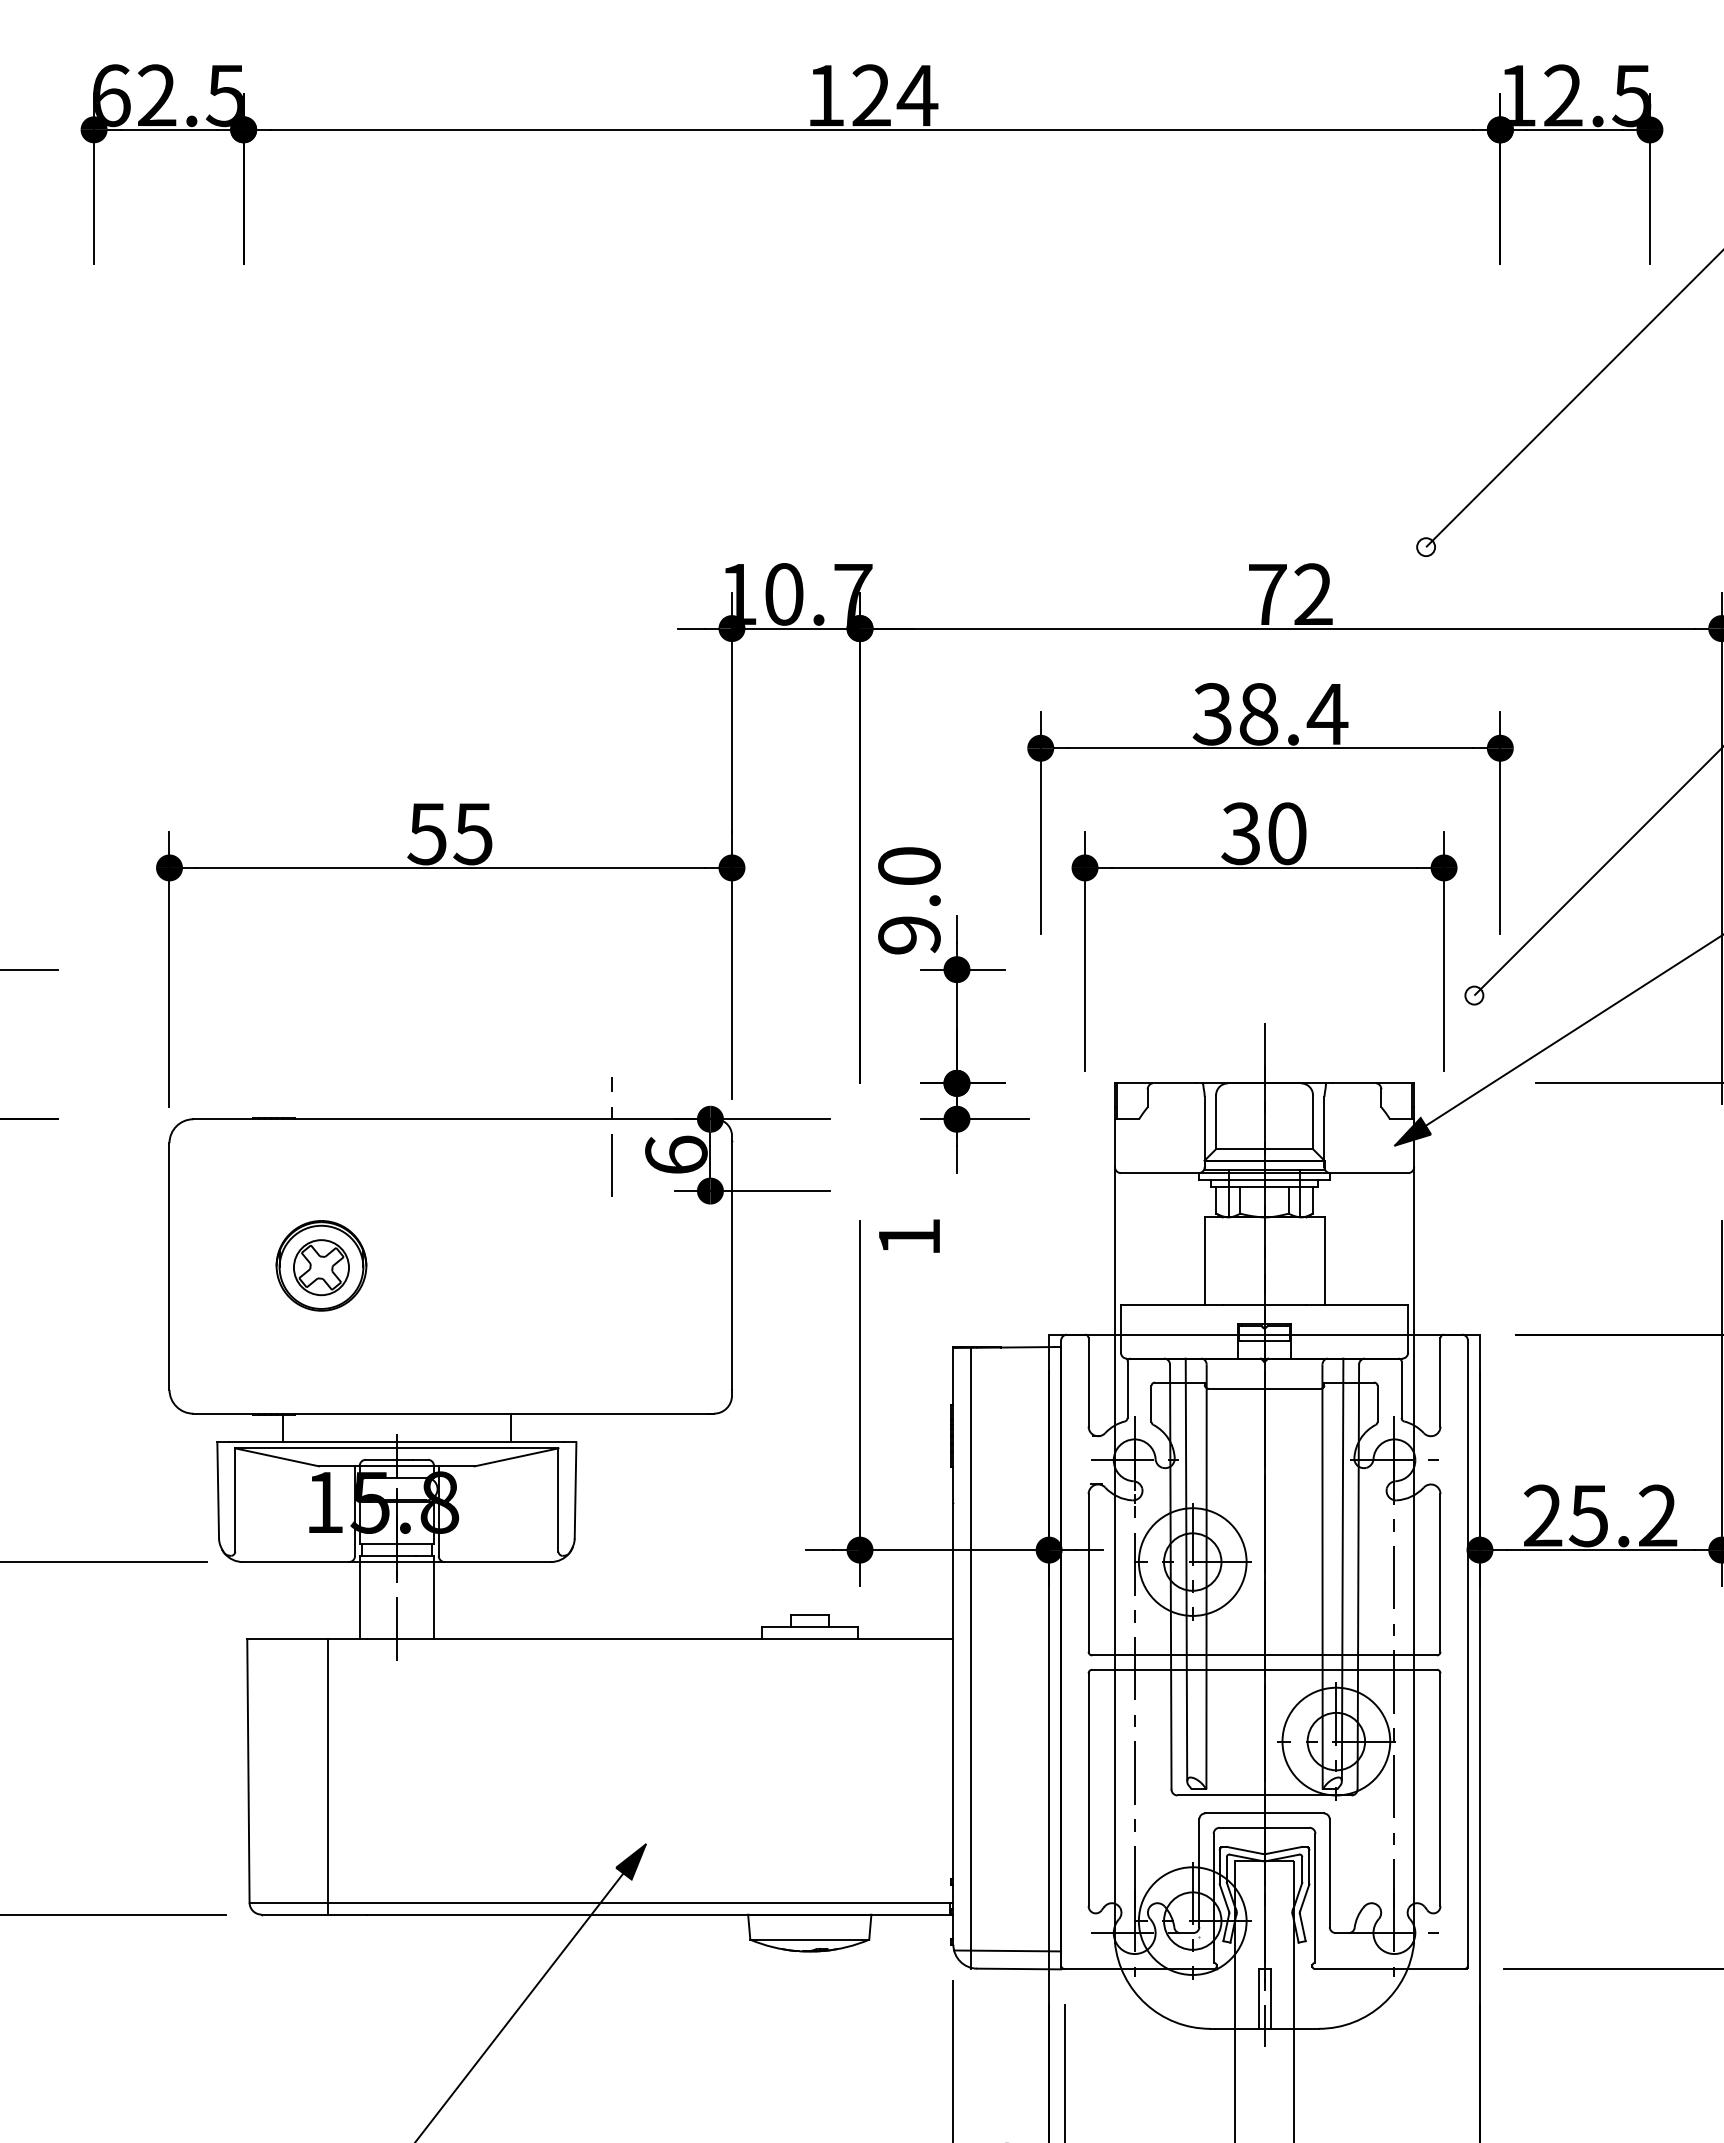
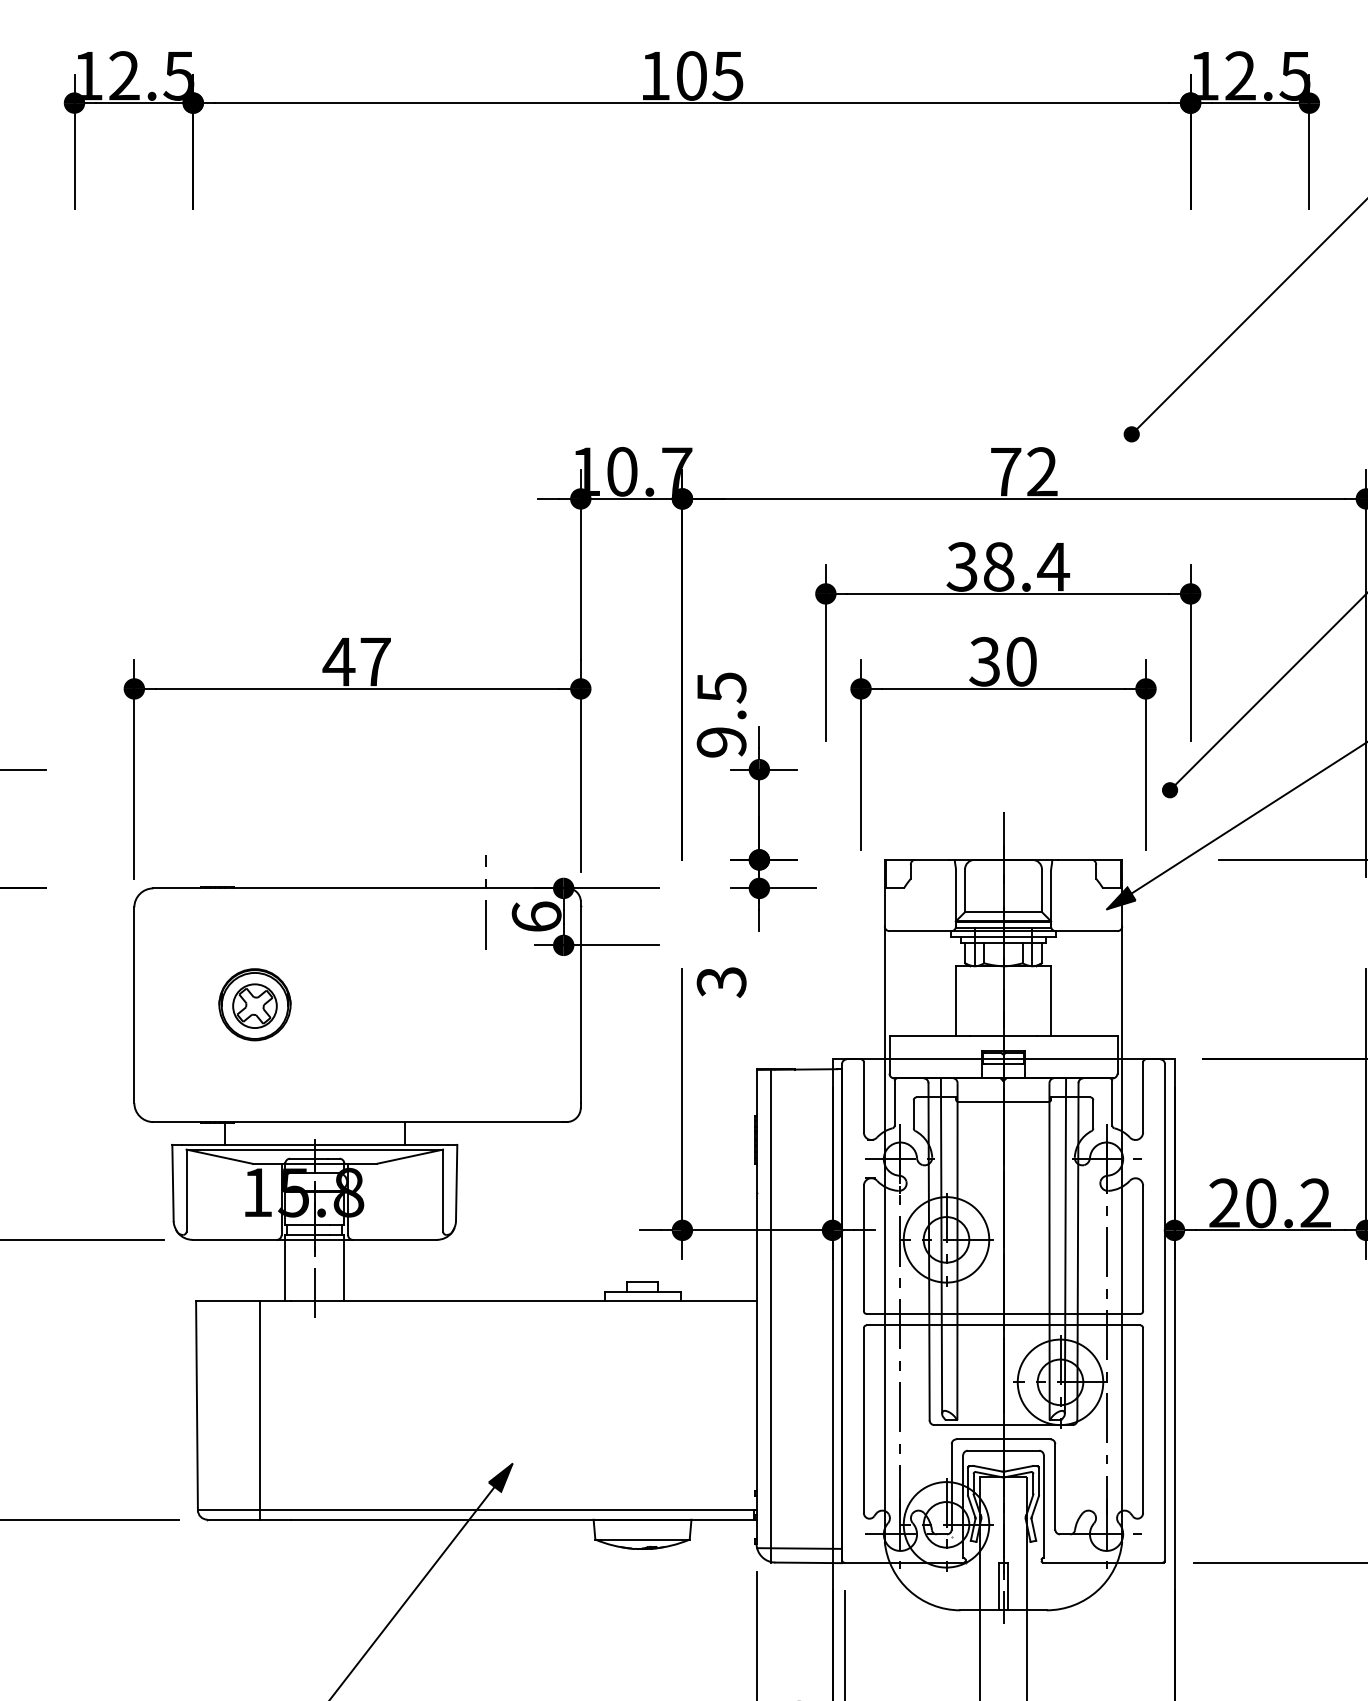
text: (111, 95) -> (88, 75), 62.5 -> 12.5
text: (895, 95) -> (710, 75), 124 -> 105
fill: (1426, 547) -> (1132, 434), added
text: (449, 834) -> (356, 662), 55 -> 47
text: (909, 866) -> (721, 687), 9.0 -> 9.5
fill: (1474, 995) -> (1170, 790), added
text: (909, 1237) -> (721, 982), 1 -> 3
text: (1588, 1515) -> (1260, 1202), 25.2 -> 20.2

